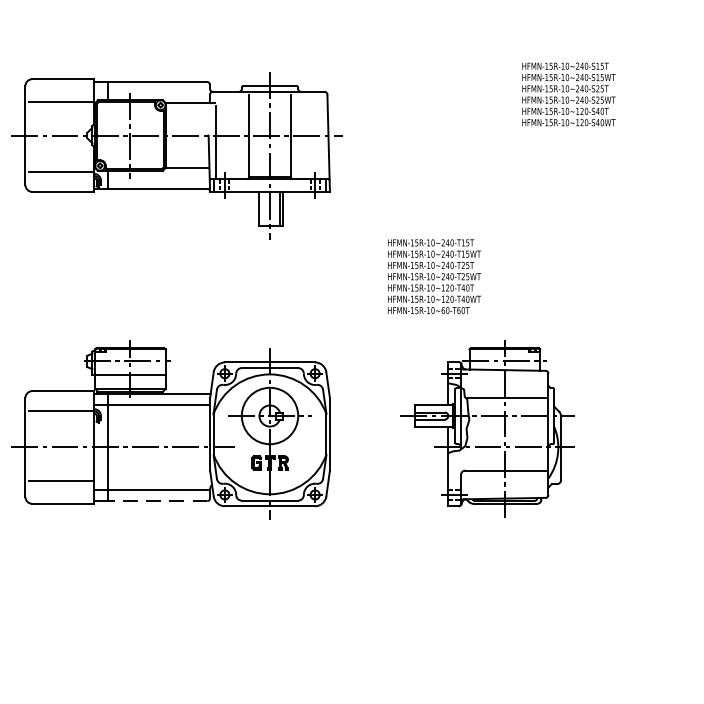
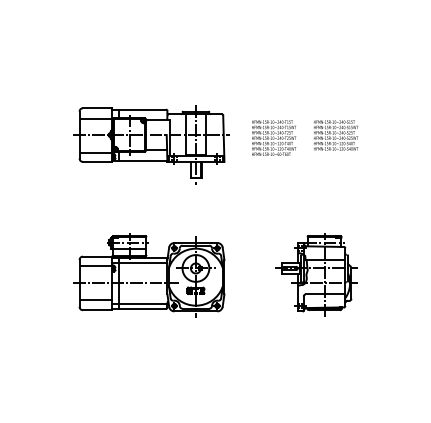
text: (569, 94) -> (336, 135), moved
text: (435, 275) -> (274, 137), moved
part: (487, 428) -> (316, 274), moved
line: (157, 500) -> (142, 308), dashed -> solid

